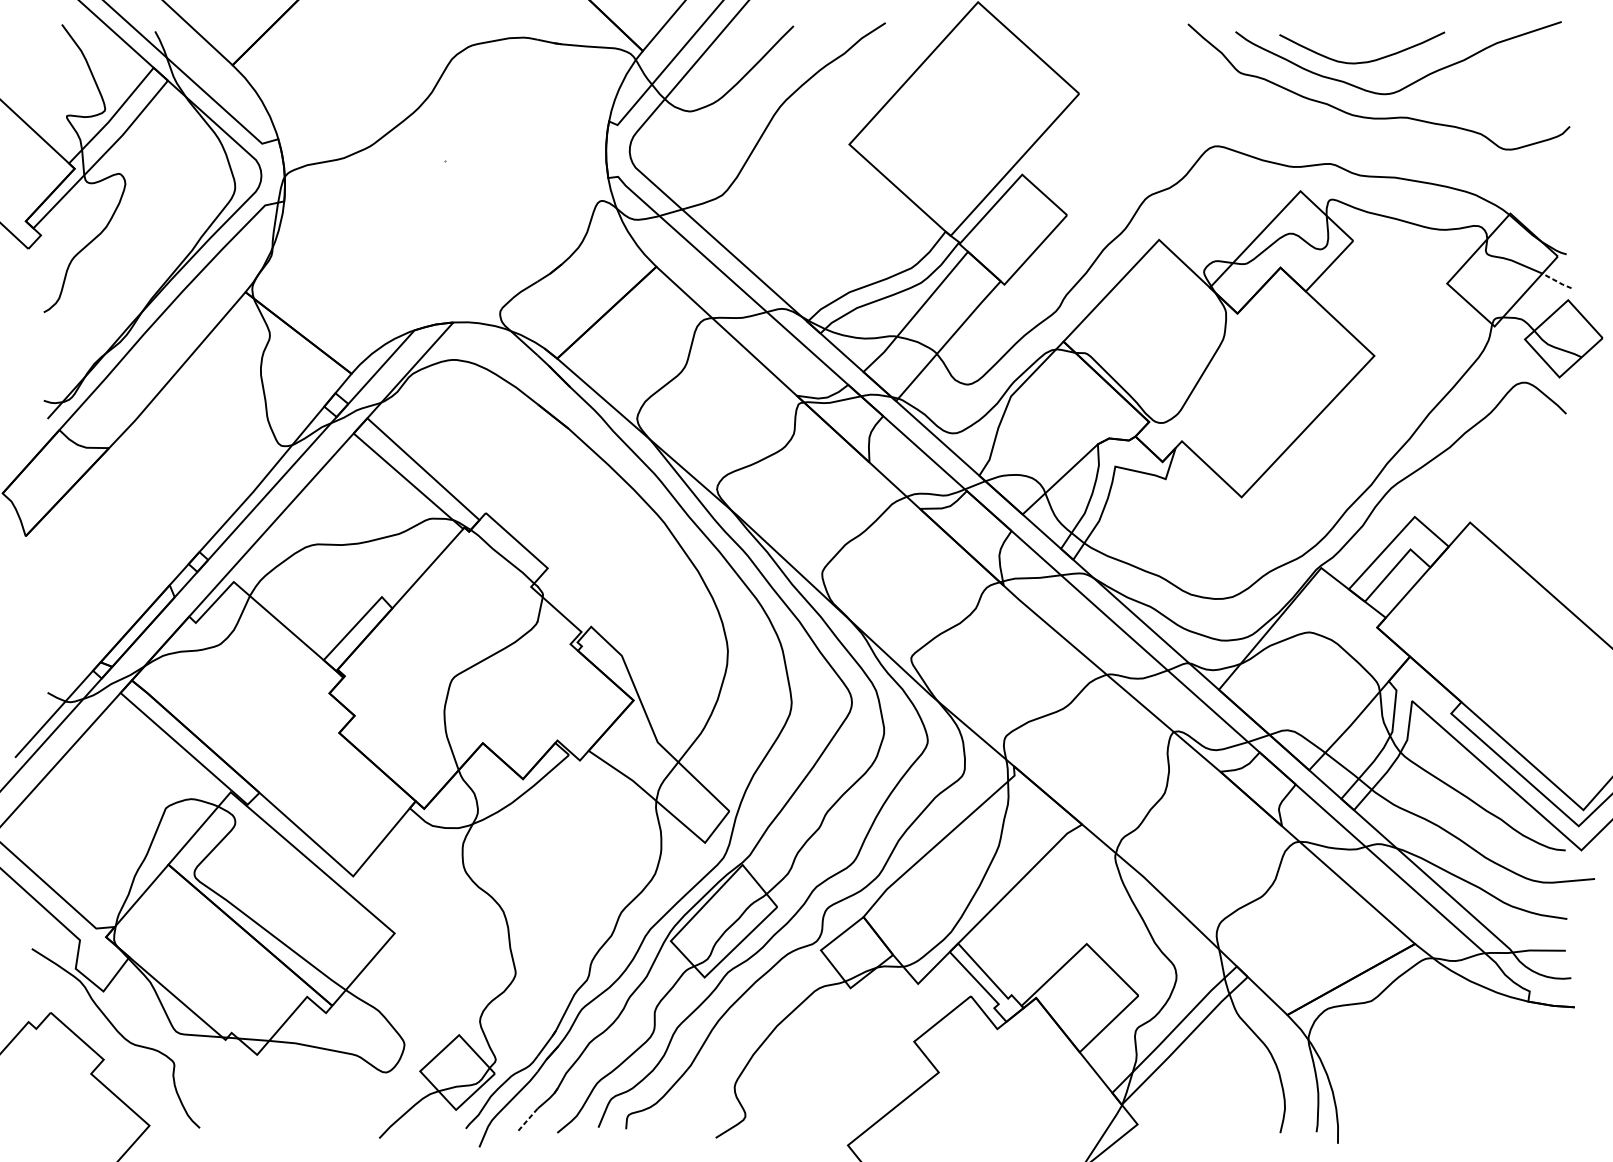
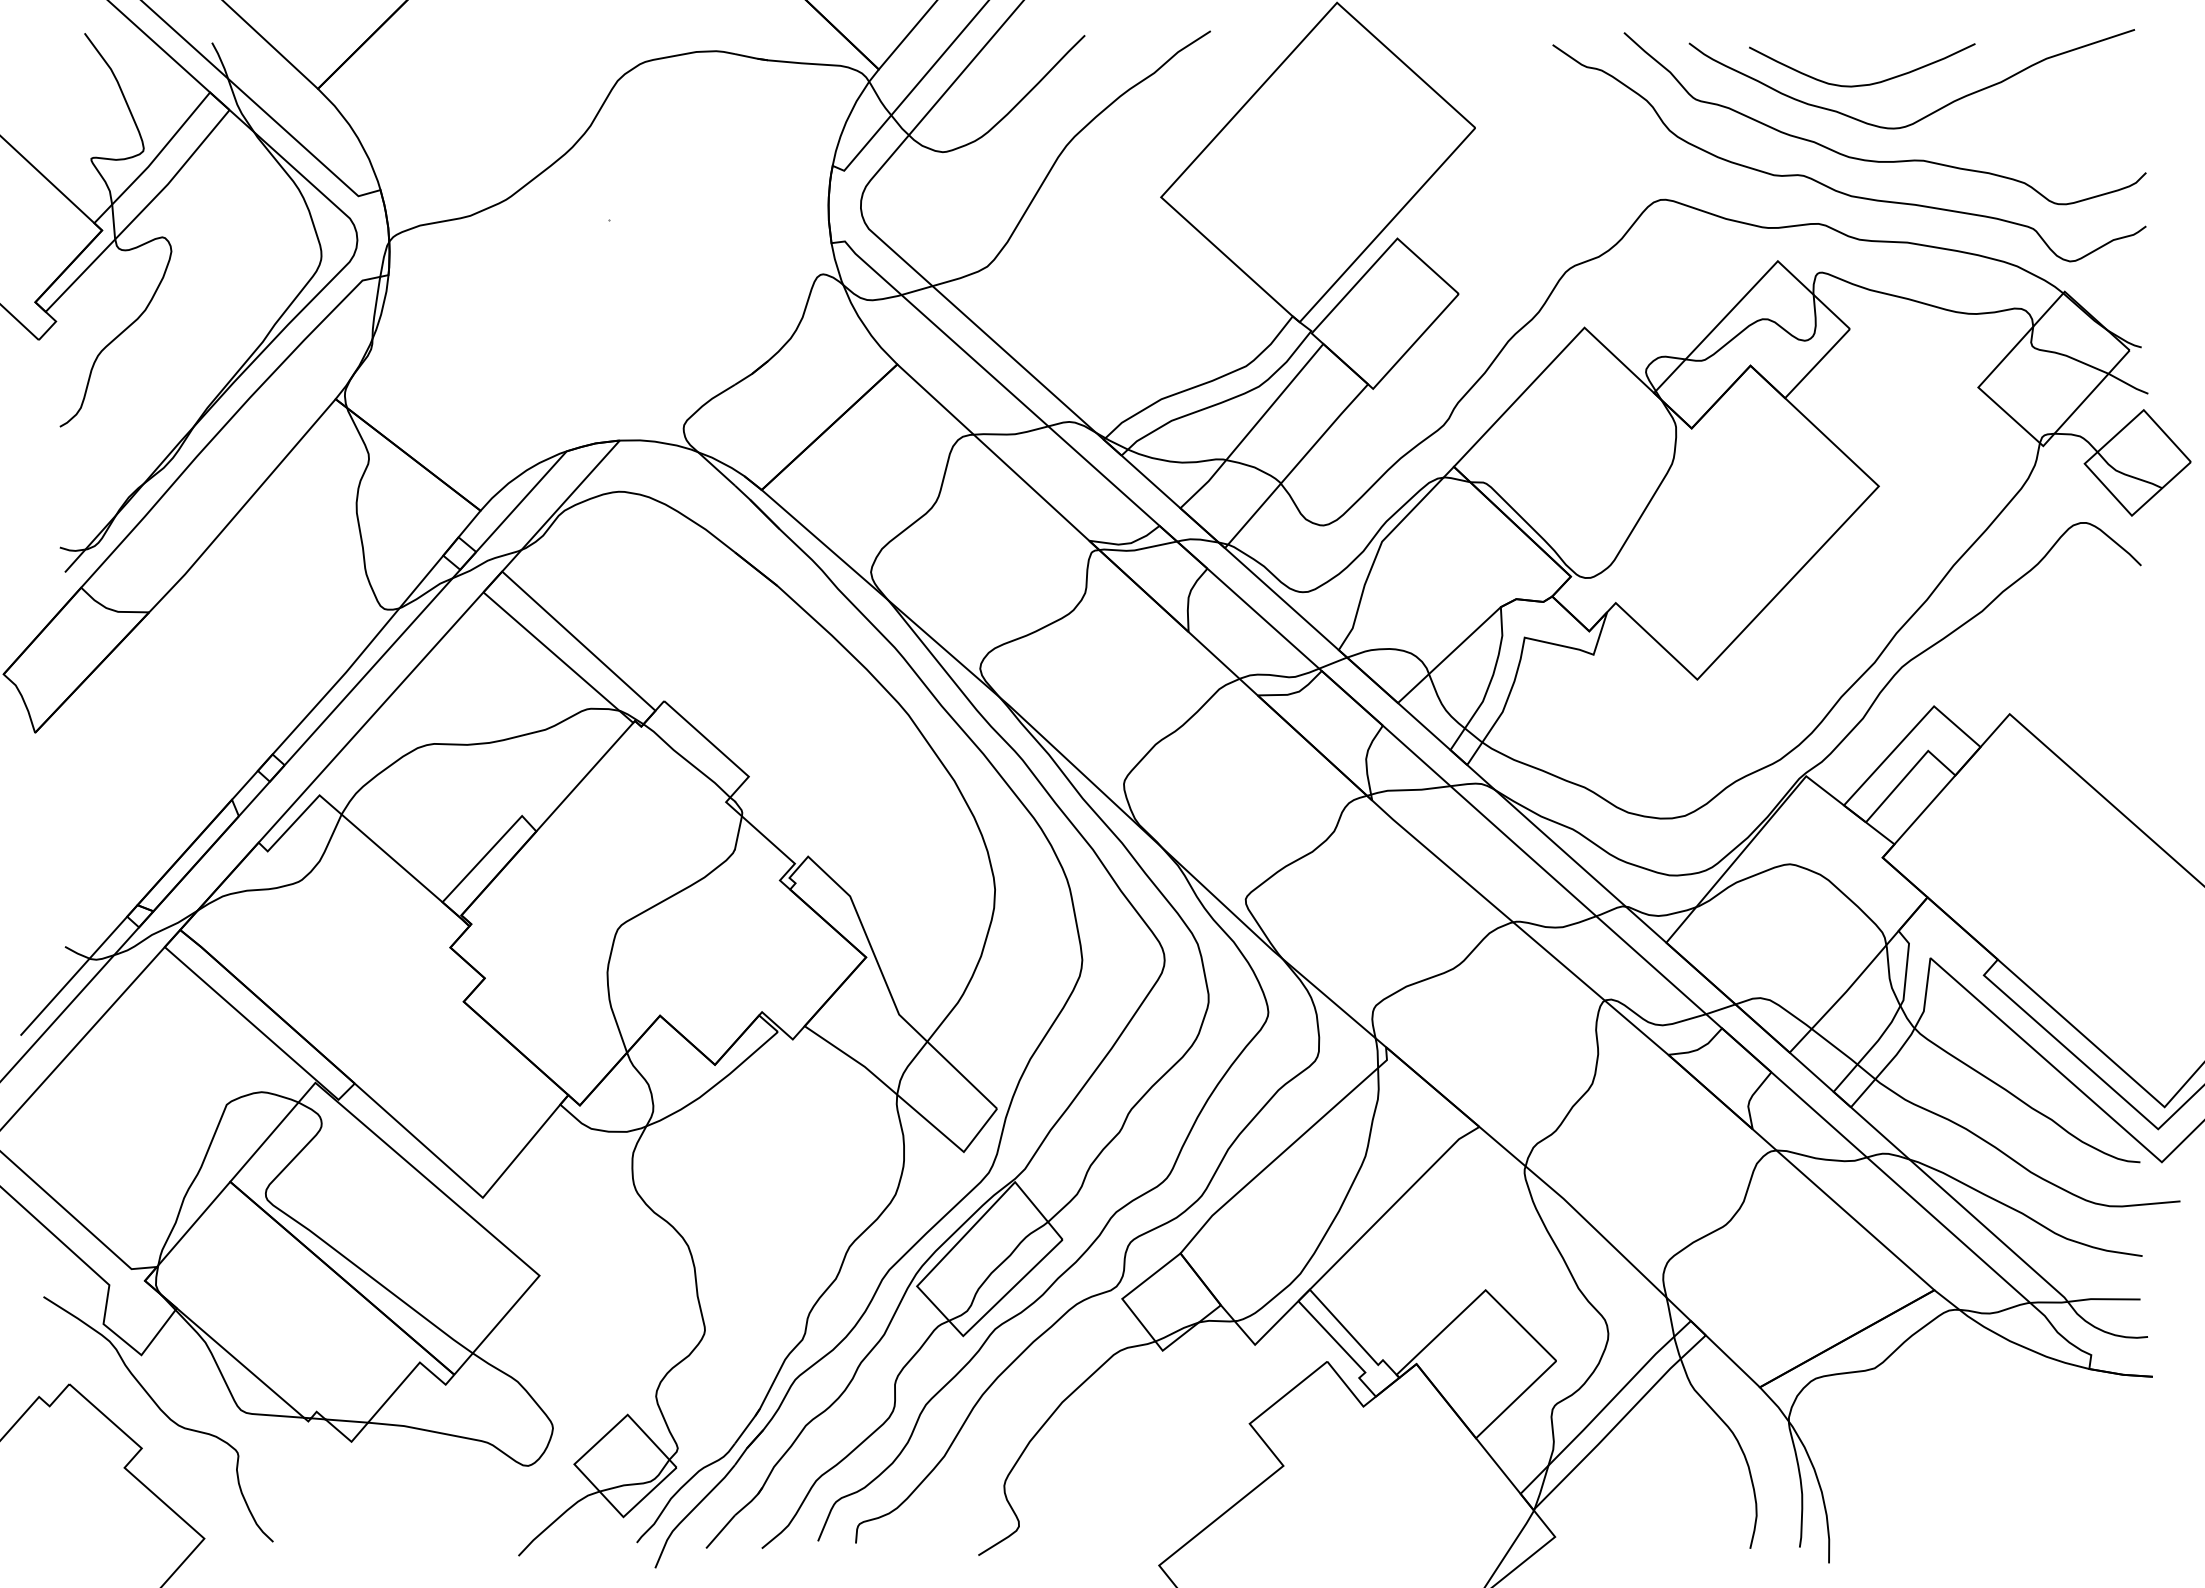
curve: (1339, 137) -> (1831, 187), added
line: (1557, 281) -> (2128, 384), dashed -> solid
line: (527, 1120) -> (720, 1531), dashed -> solid

